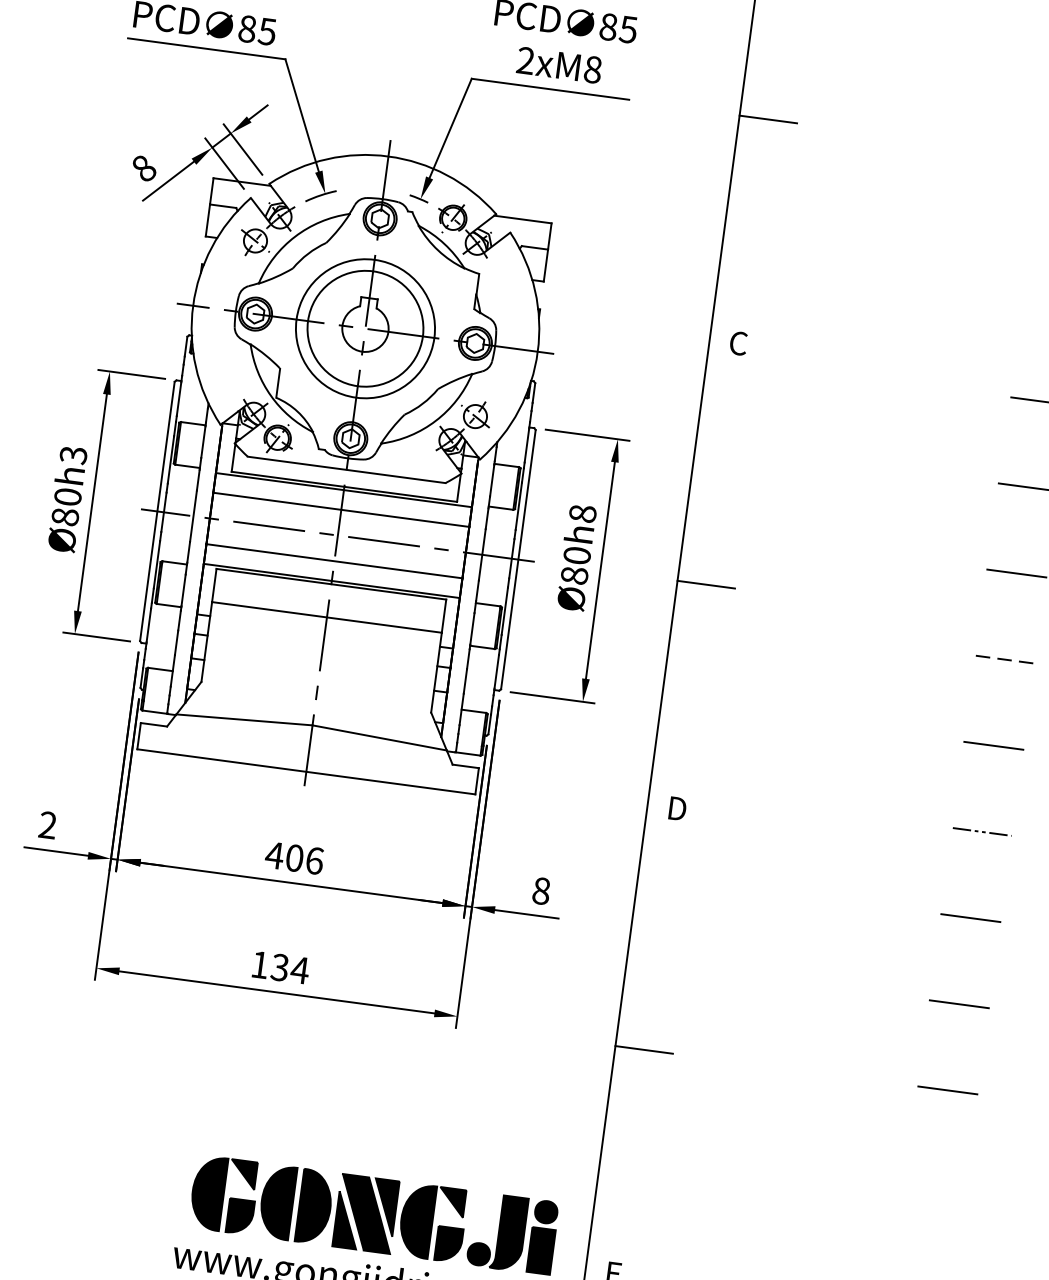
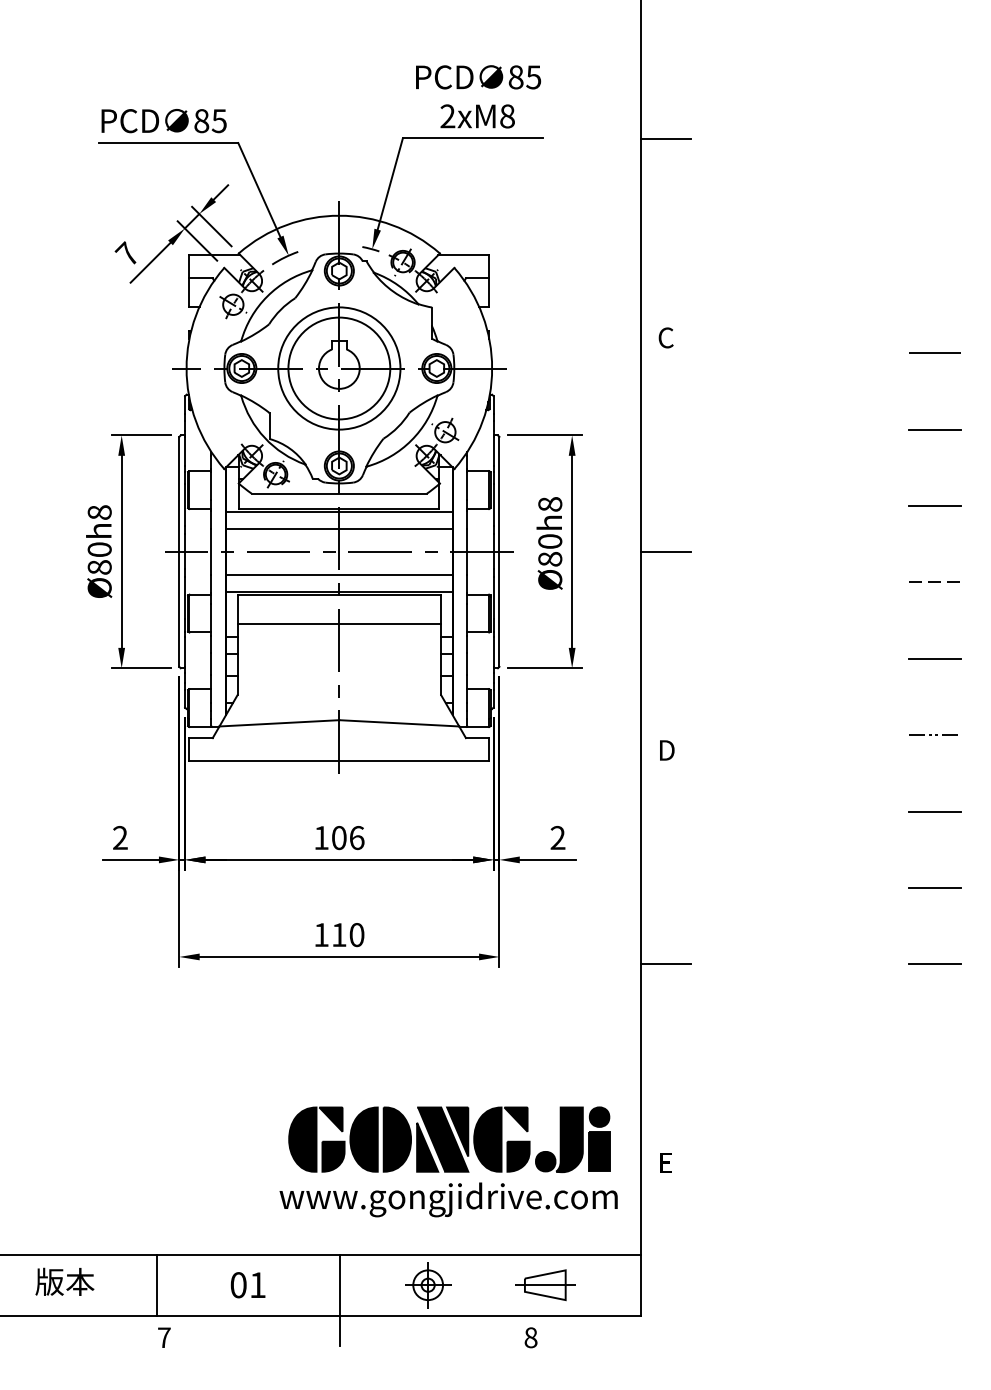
text: (142, 167) -> (126, 253), 8 -> 7
text: (73, 455) -> (99, 512), Ø80h3 -> Ø80h8
text: (274, 854) -> (321, 837), 406 -> 106
text: (540, 891) -> (557, 838), 8 -> 2
text: (289, 969) -> (347, 935), 134 -> 110

